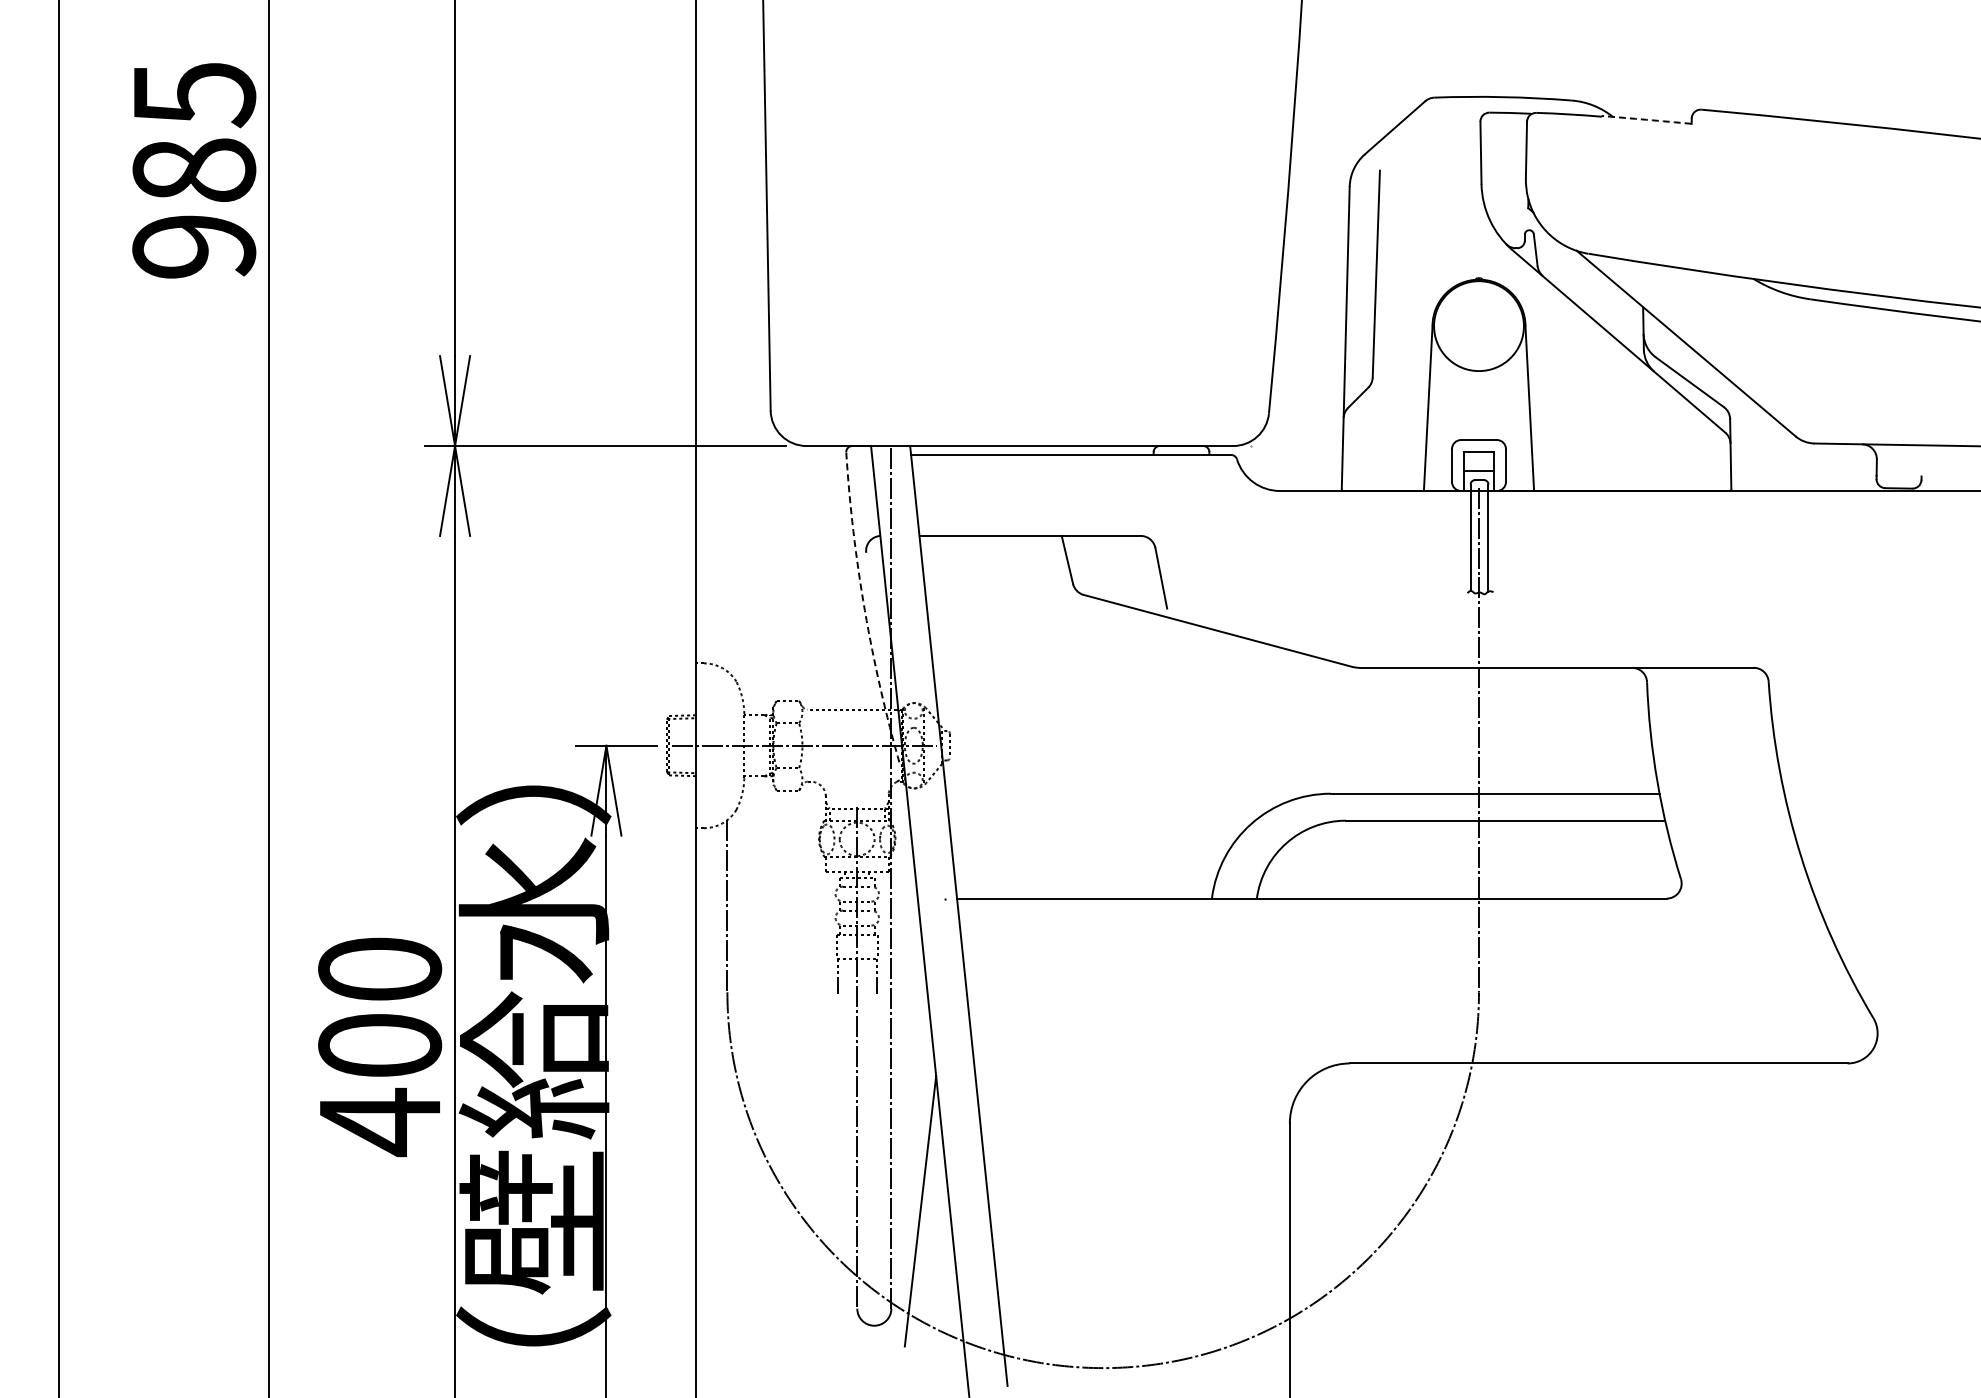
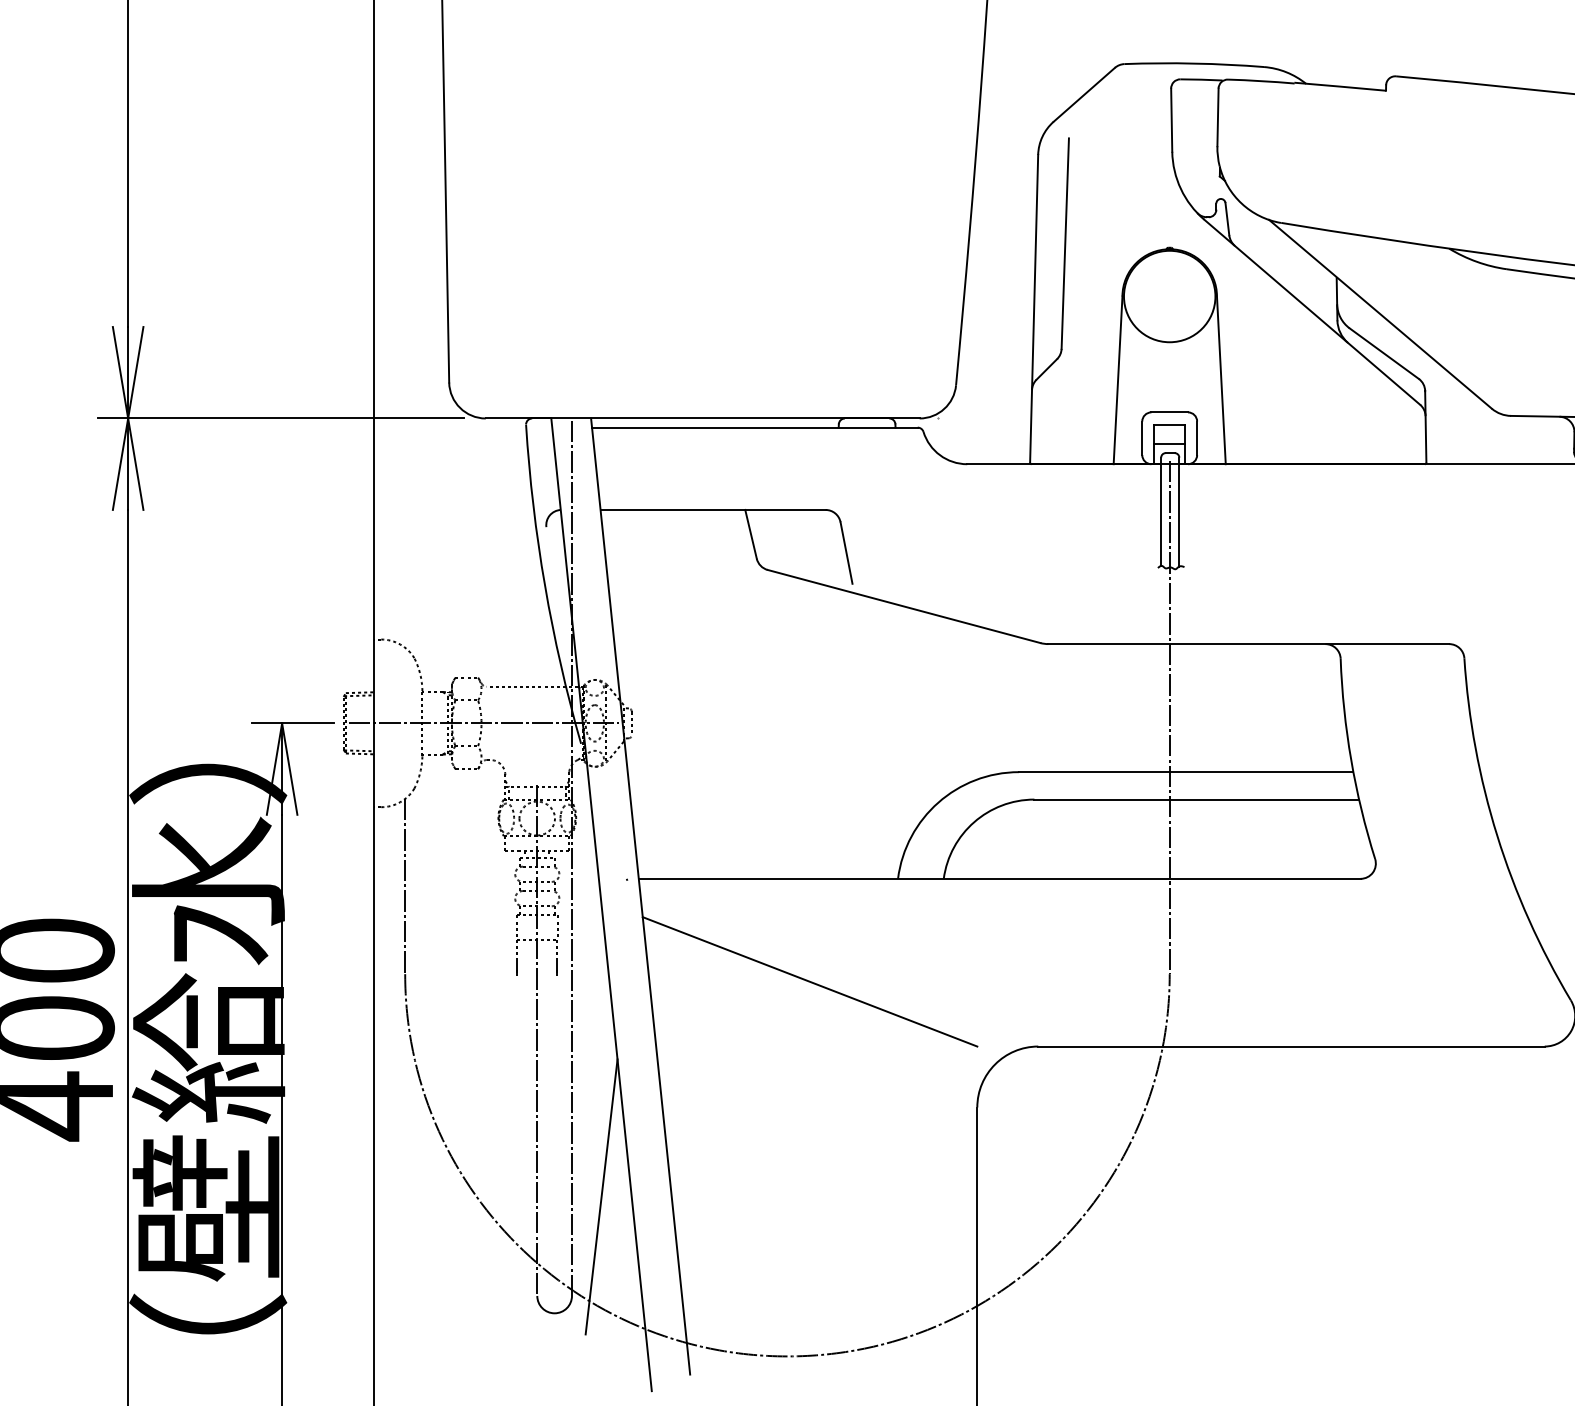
arc: (1646, 119) -> (1340, 86), dashed -> solid
arc: (864, 610) -> (544, 585), dashed -> solid
line: (1124, 999) -> (809, 981), added

